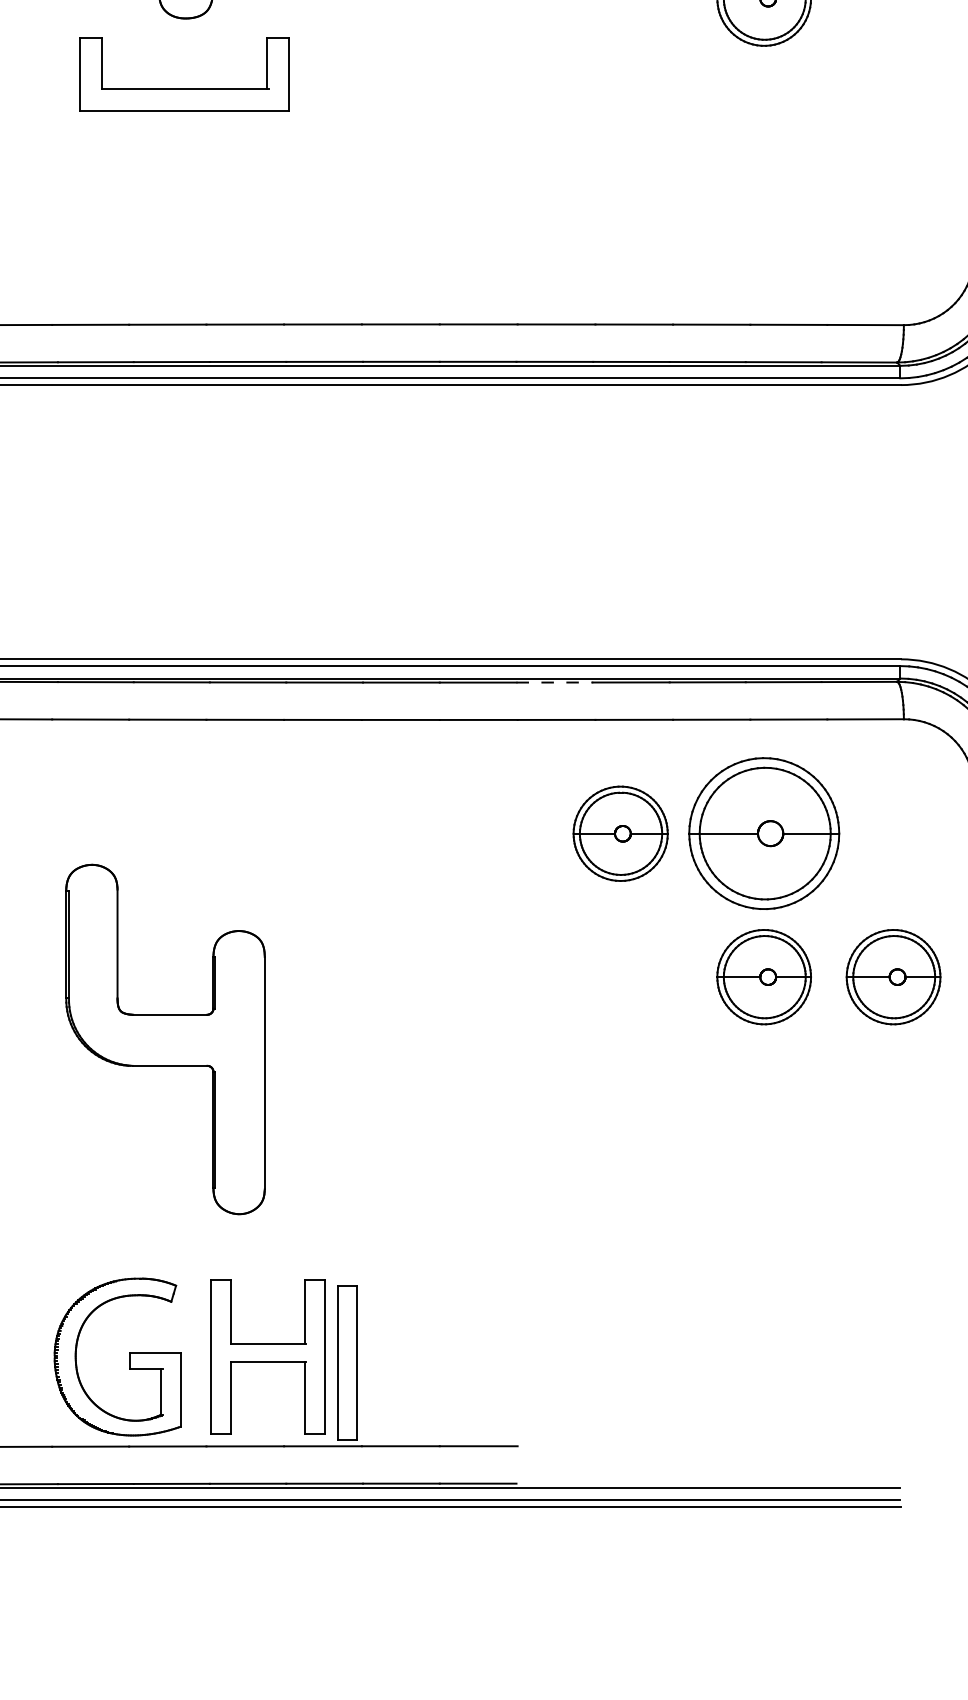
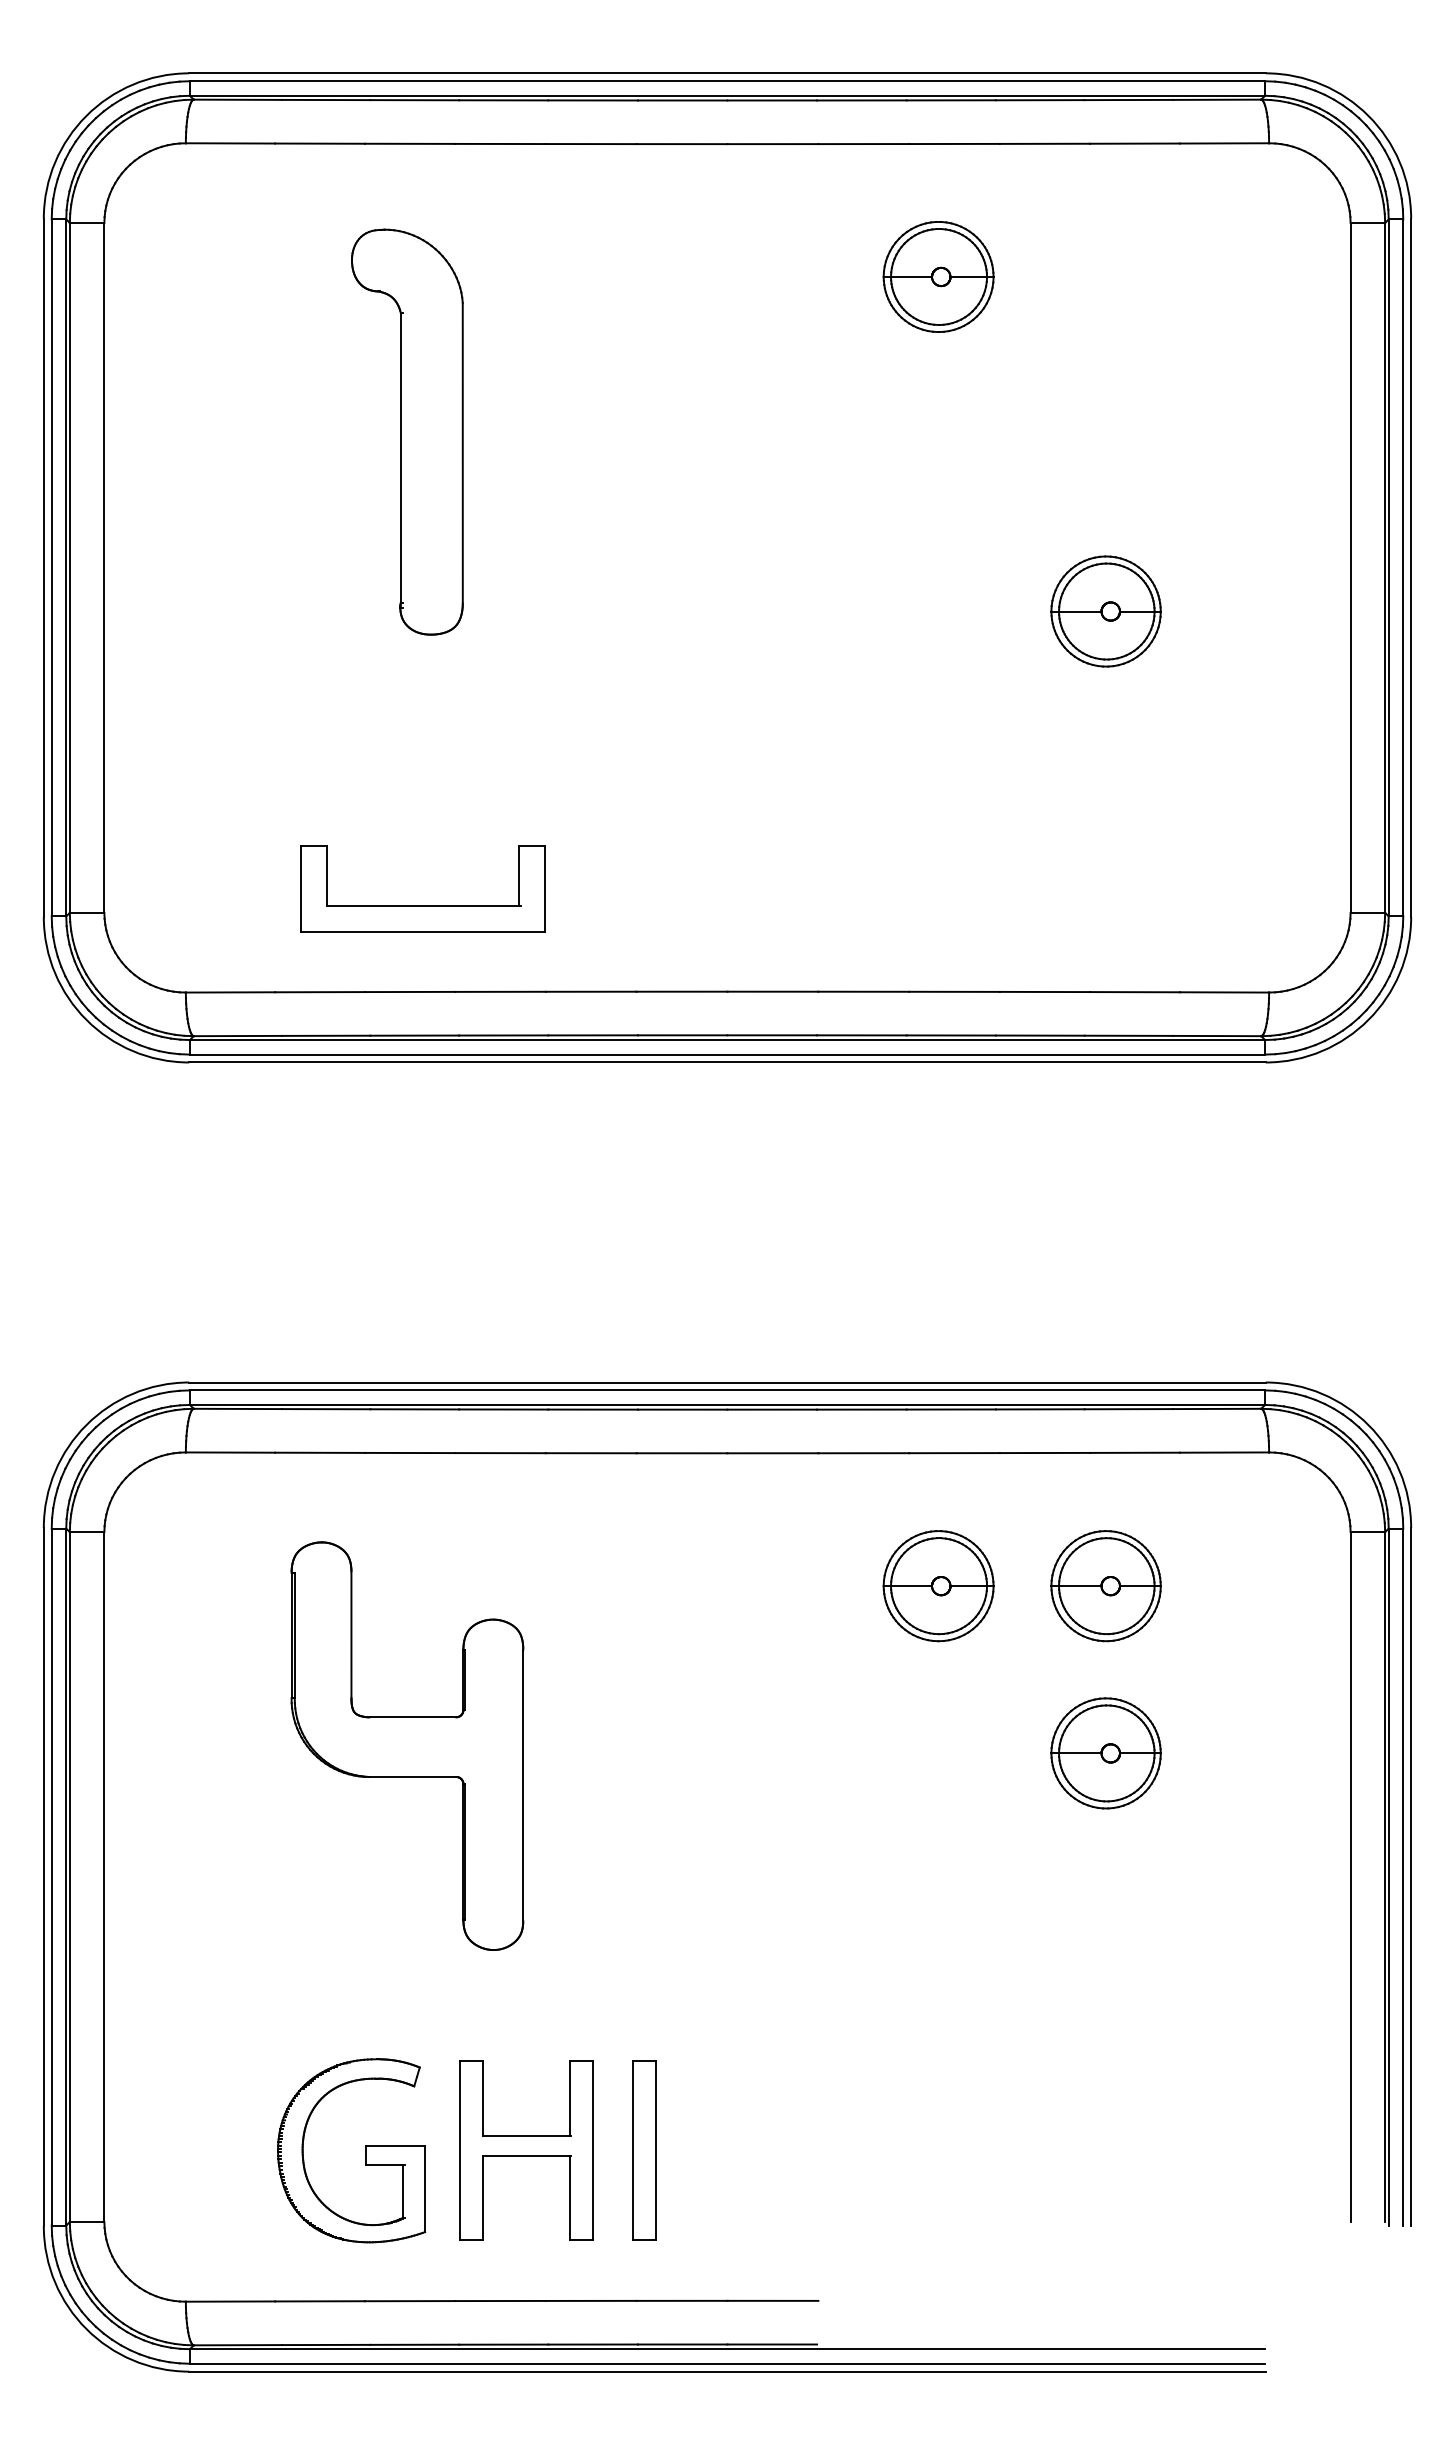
part: (184, 88) -> (422, 905), moved
line: (554, 682) -> (861, 1409), dashed -> solid
part: (763, 834) -> (1105, 1586), size x0.62
part: (893, 977) -> (1256, 1753), removed
part: (165, 1038) -> (407, 1745), moved
part: (129, 1356) -> (365, 2150), moved
part: (267, 1356) -> (526, 2150), moved
part: (347, 1362) -> (644, 2150), moved

